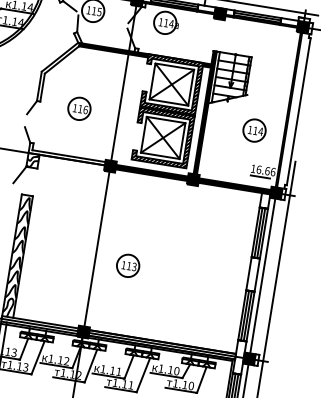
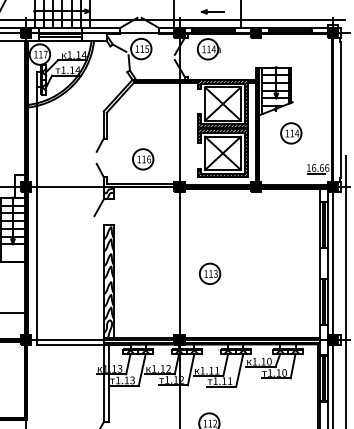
part: (79, 109) -> (143, 159), moved
part: (254, 130) -> (291, 133), moved

